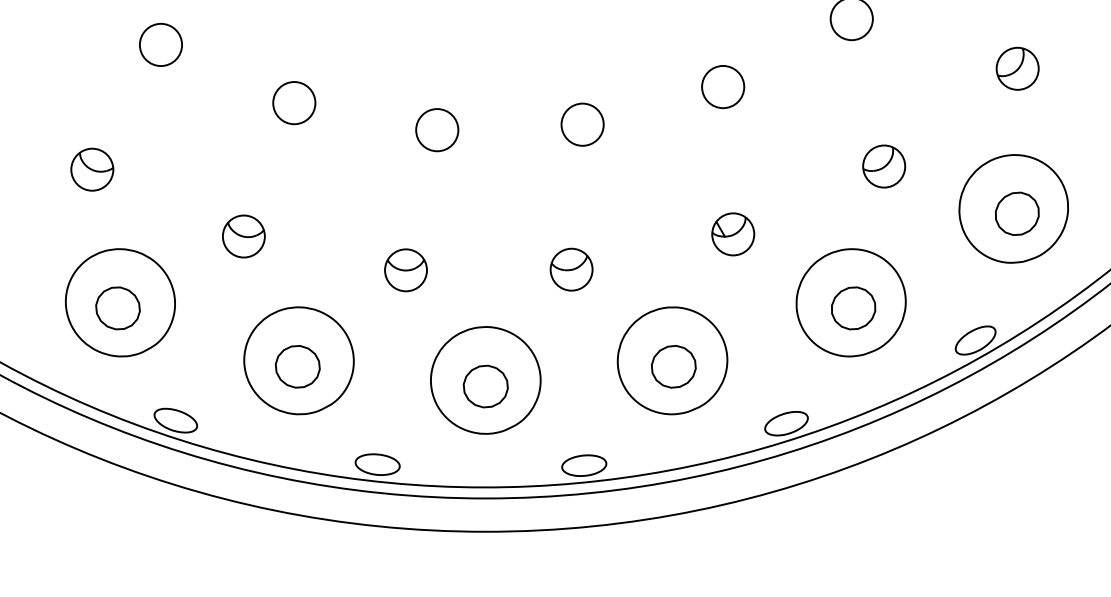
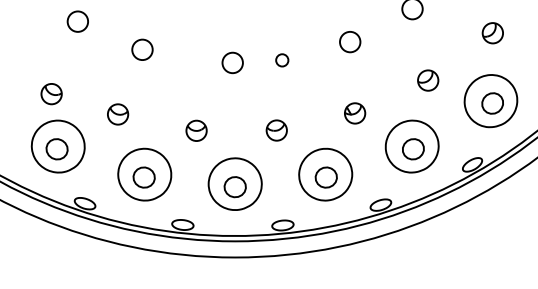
circle: (583, 125) -> (282, 60), size x0.6
circle: (436, 129) -> (232, 62), moved
part: (92, 170) -> (51, 94), moved

